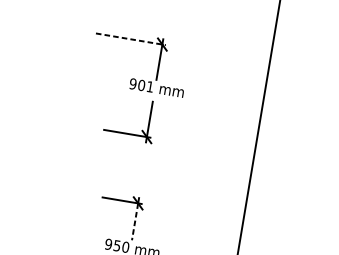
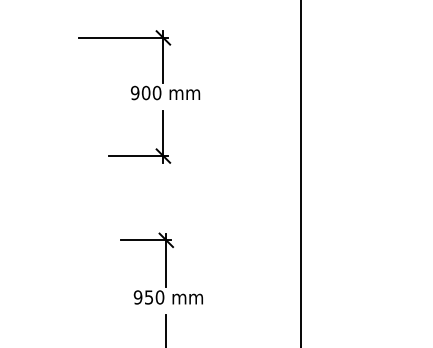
line: (131, 39) -> (123, 37), dashed -> solid
text: (149, 86) -> (156, 92), 901 -> 900
line: (135, 221) -> (166, 263), dashed -> solid

